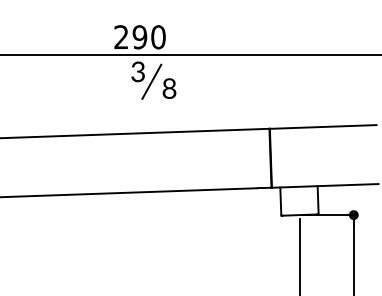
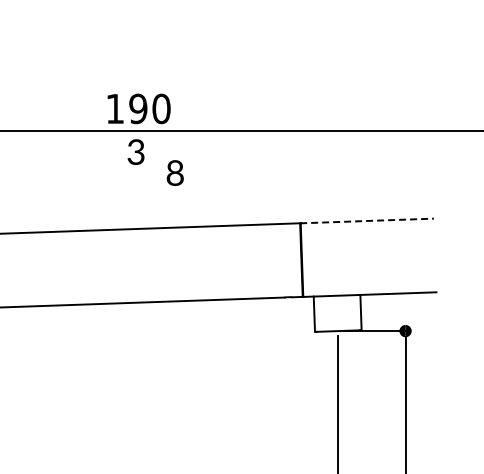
text: (120, 36) -> (114, 108), 290 -> 190
line: (151, 81) -> (152, 164), removed
line: (323, 127) -> (367, 221), solid -> dashed

